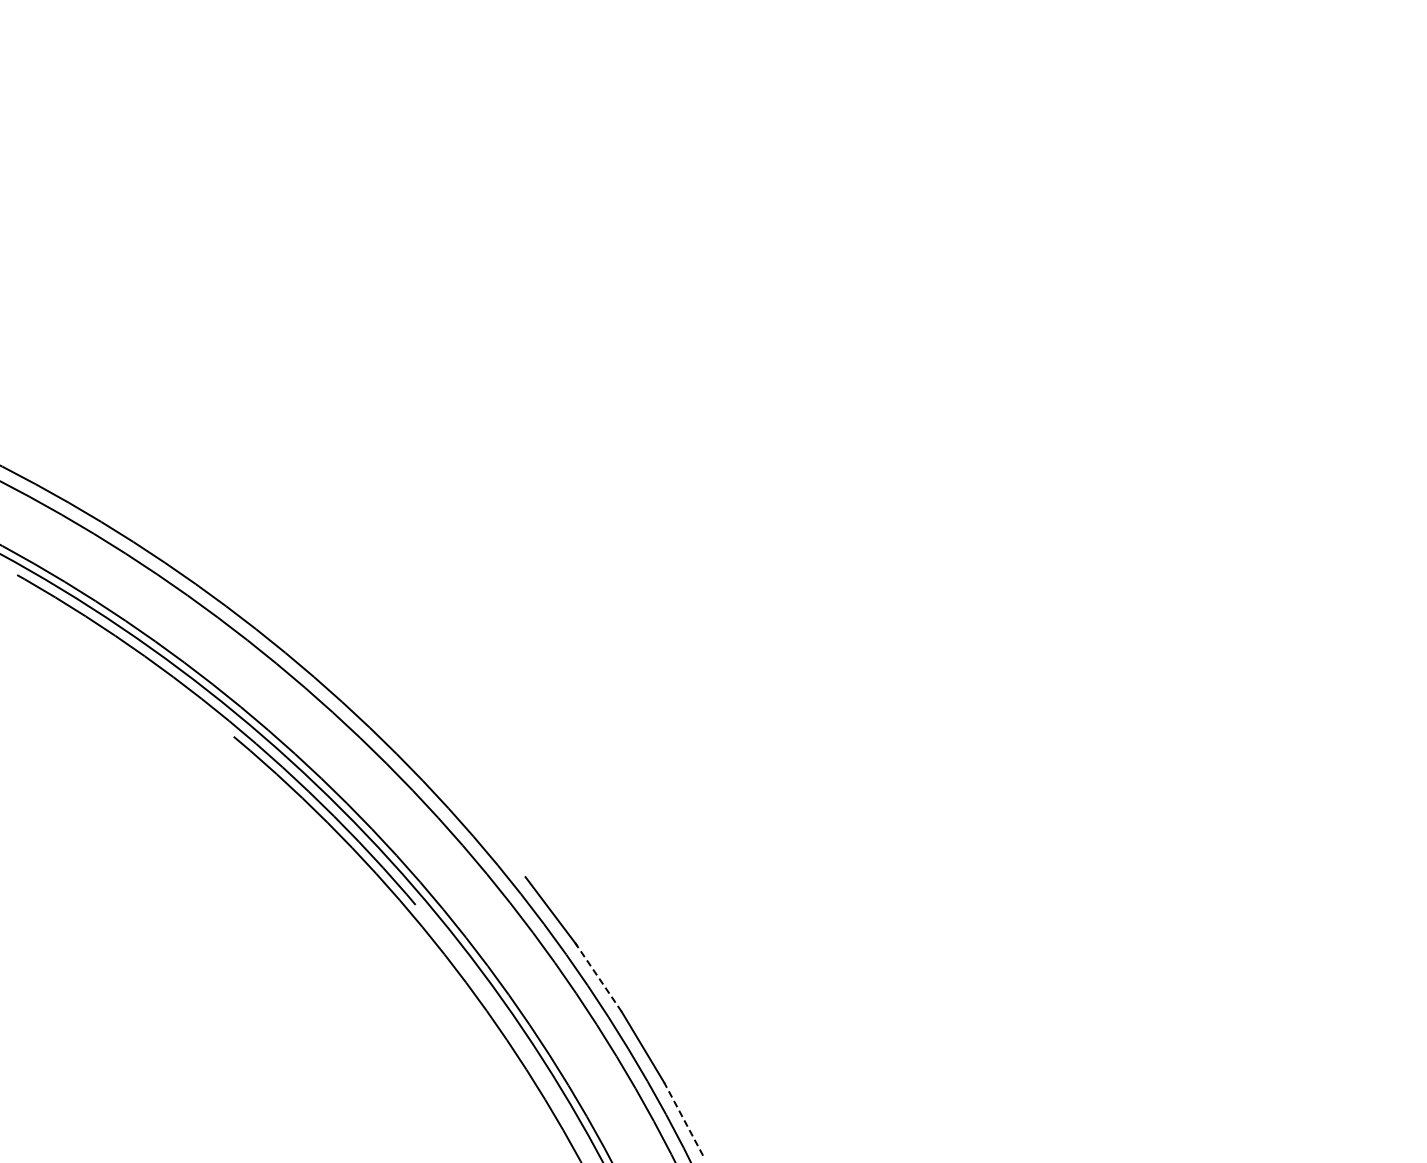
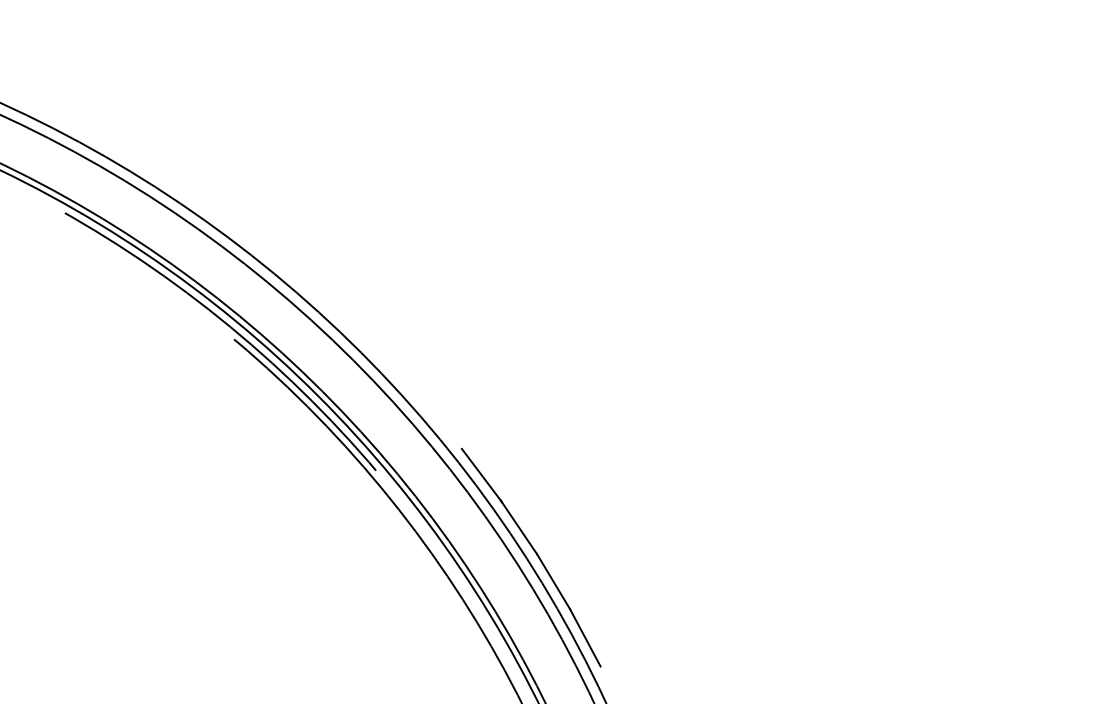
line: (598, 977) -> (518, 527), dashed -> solid
line: (683, 1118) -> (585, 637), dashed -> solid

